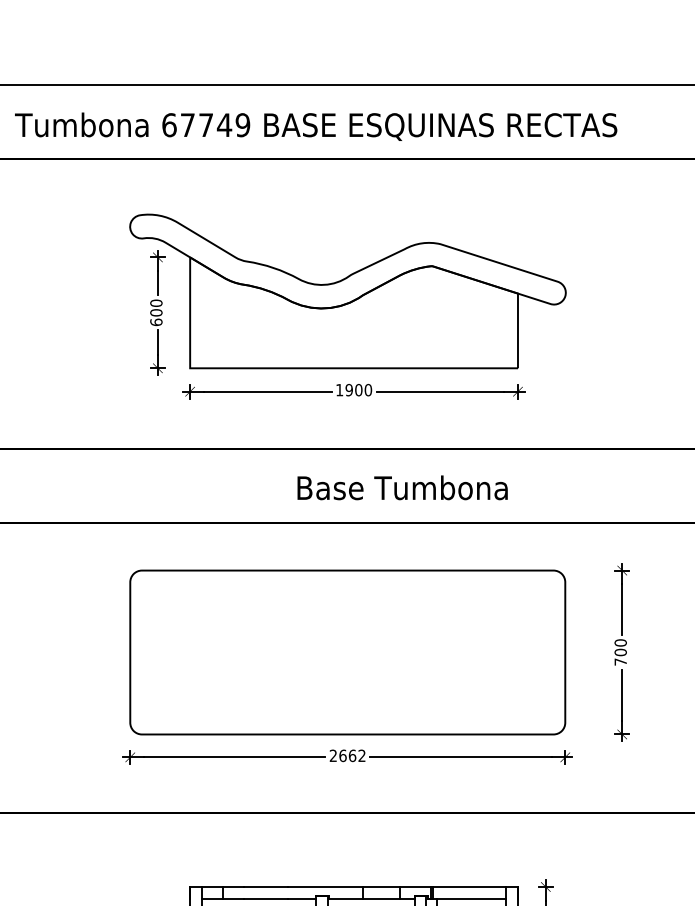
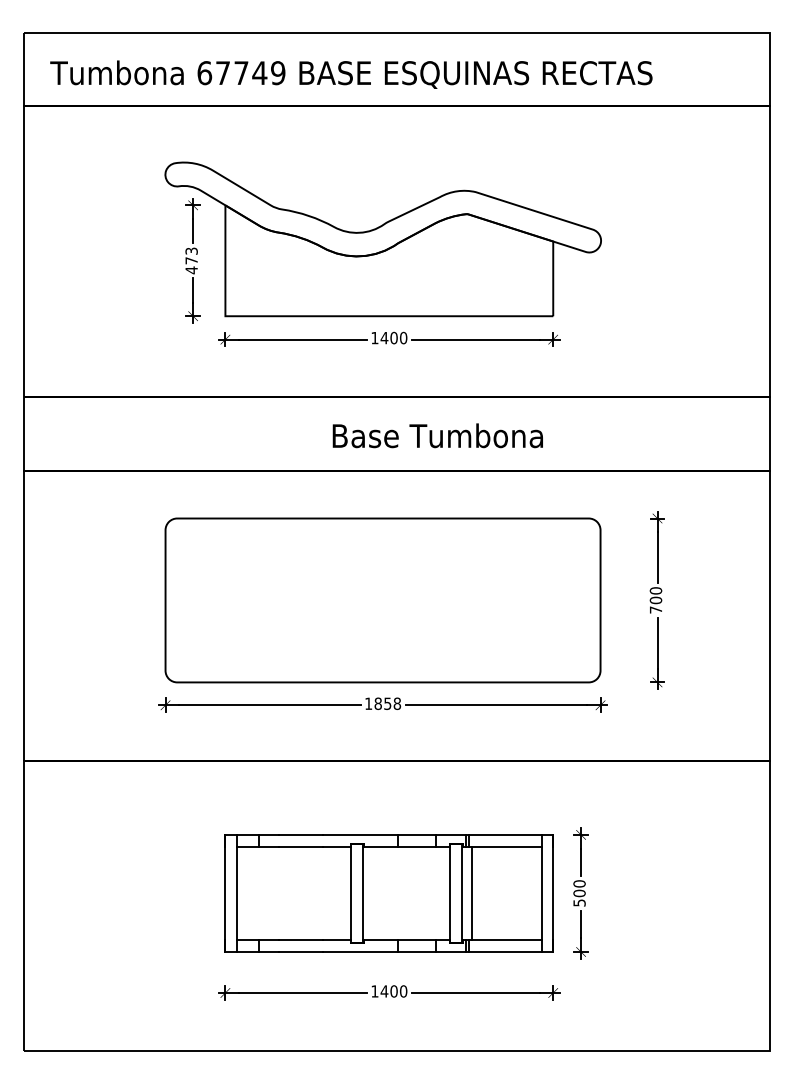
text: (156, 312) -> (191, 260), 600 -> 473
text: (349, 389) -> (384, 337), 1900 -> 1400
text: (348, 755) -> (383, 703), 2662 -> 1858

